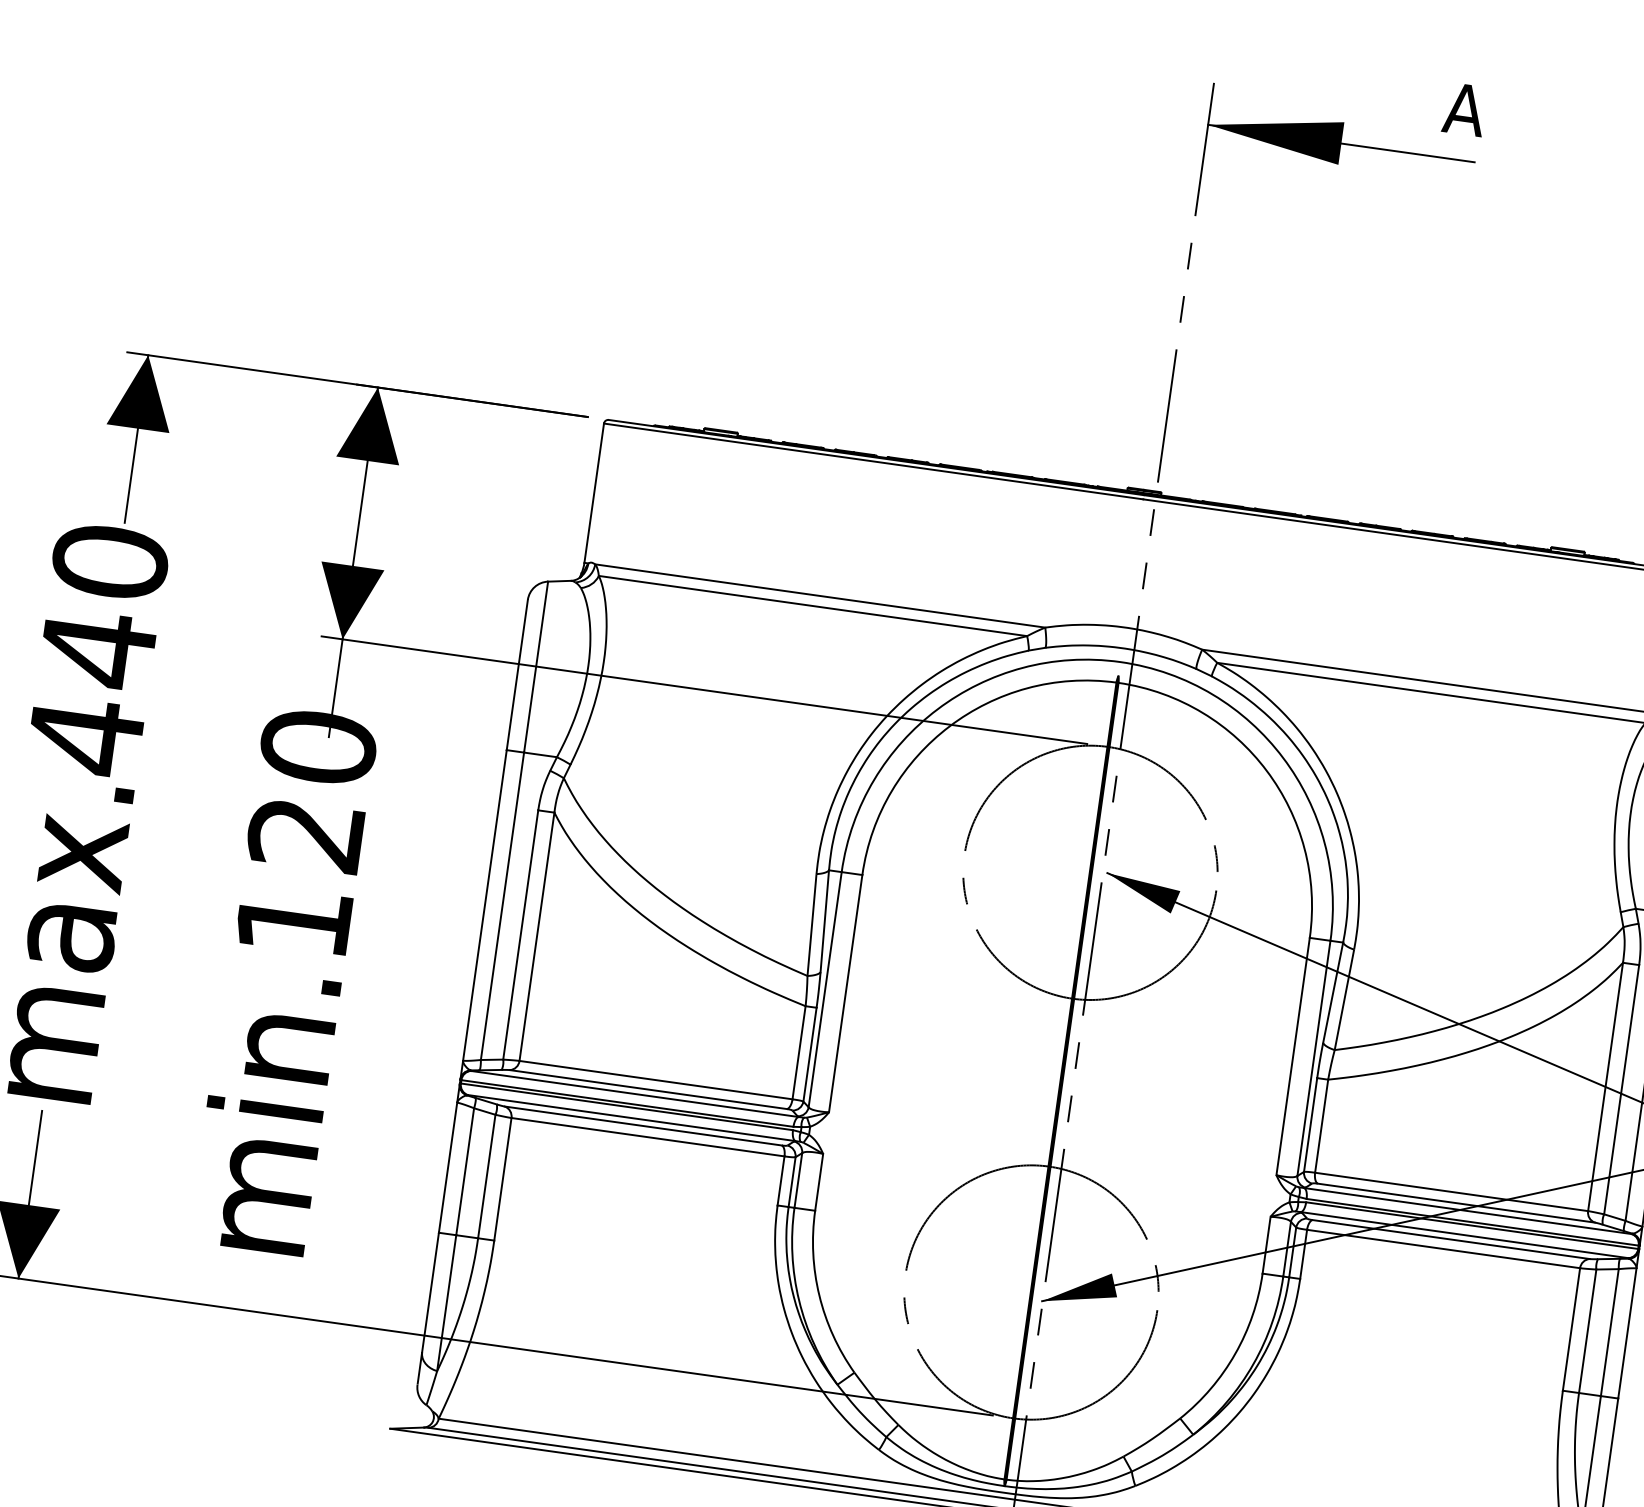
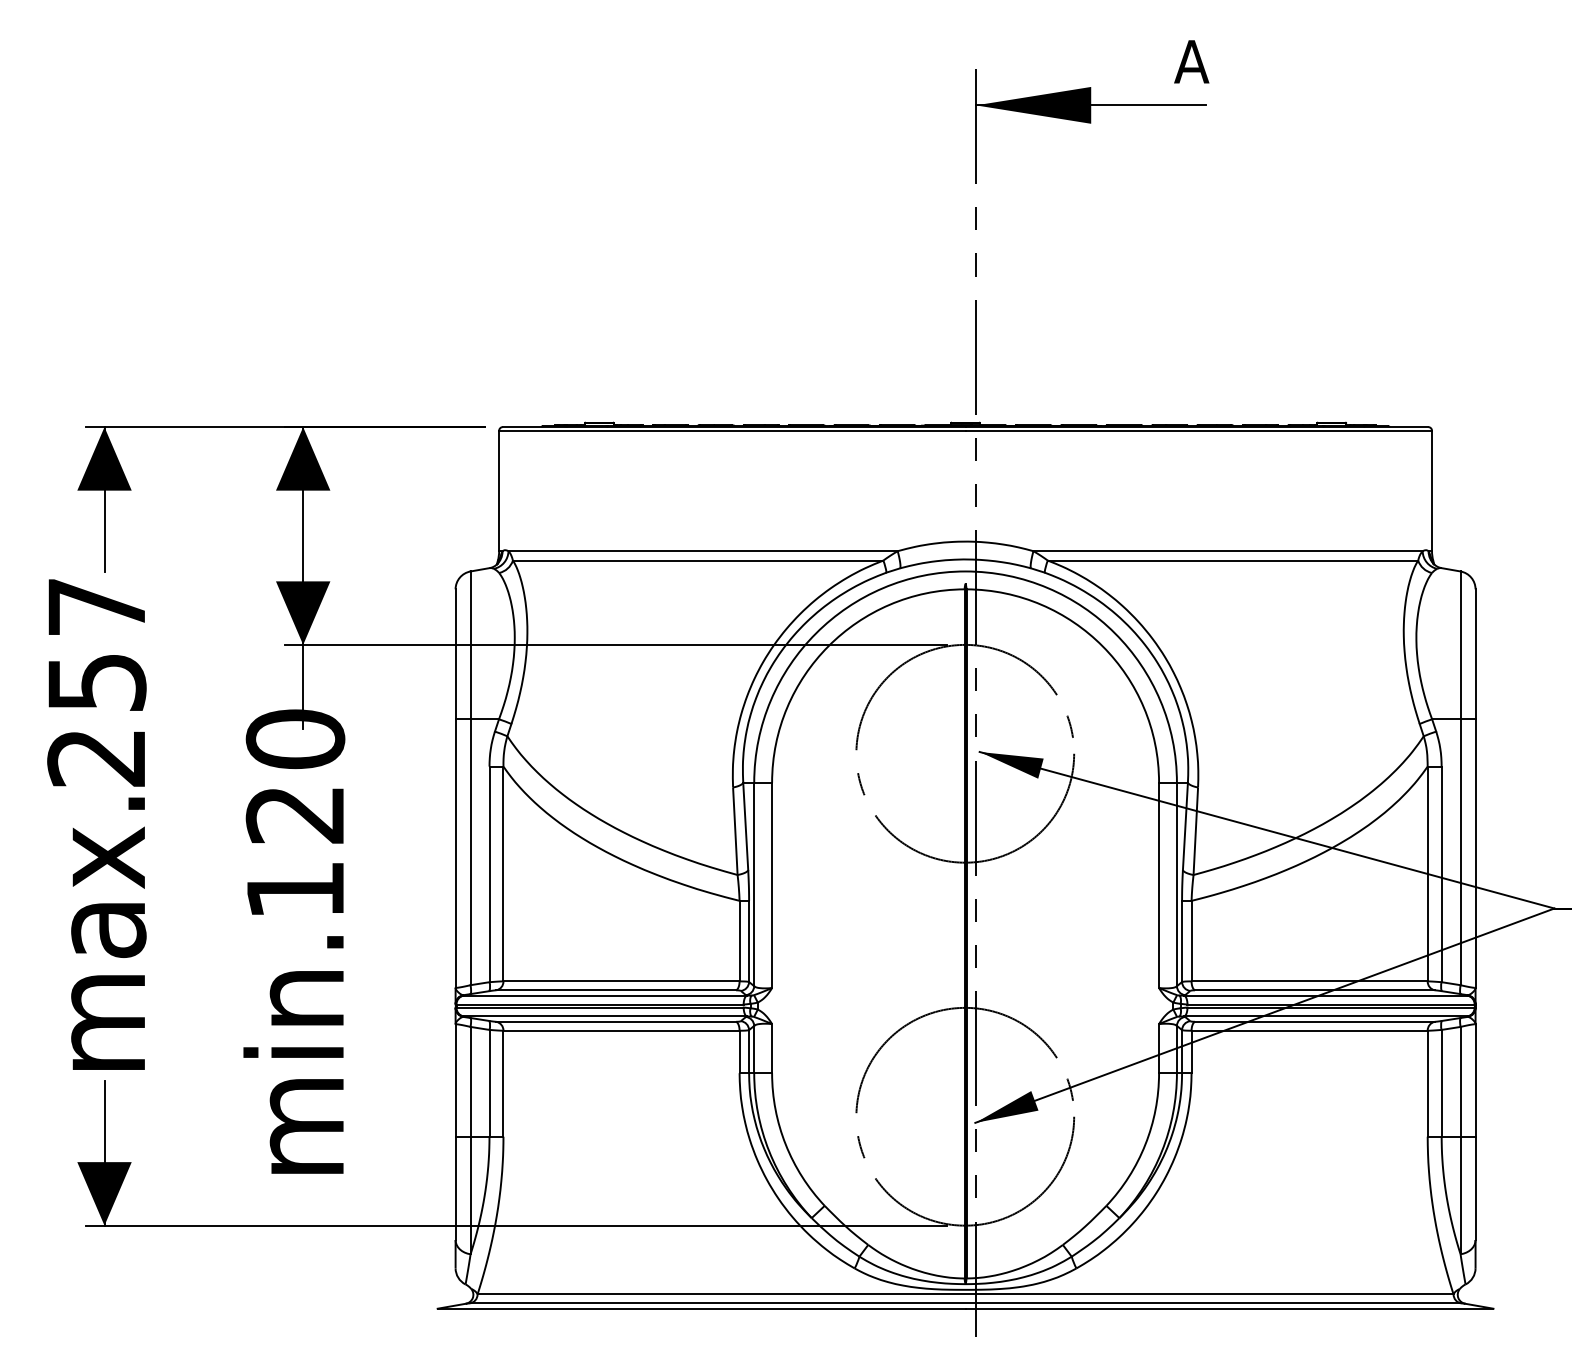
text: (97, 650) -> (96, 683), 440 -> 257

